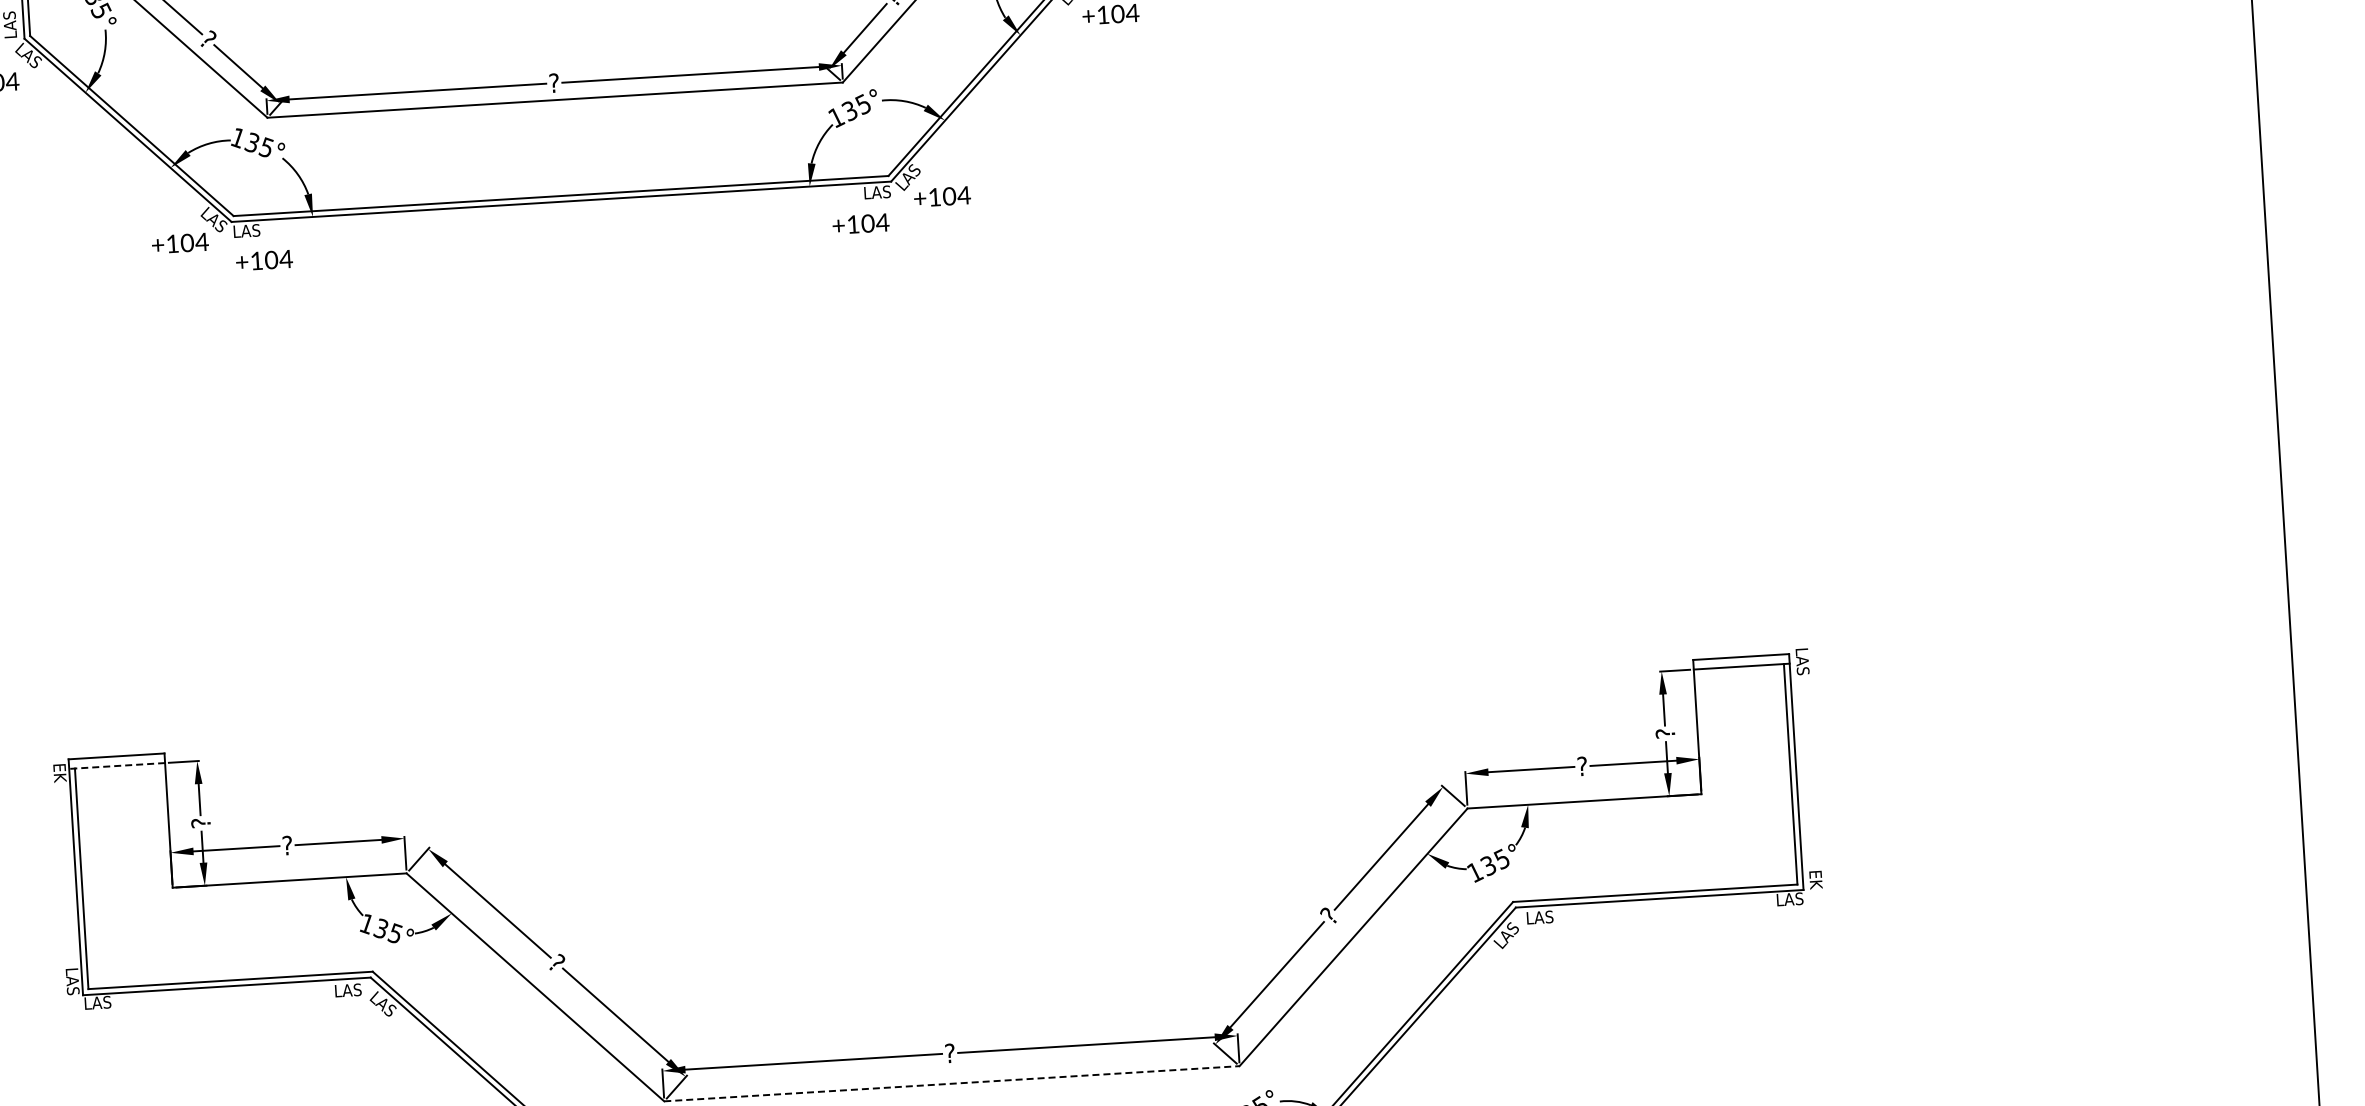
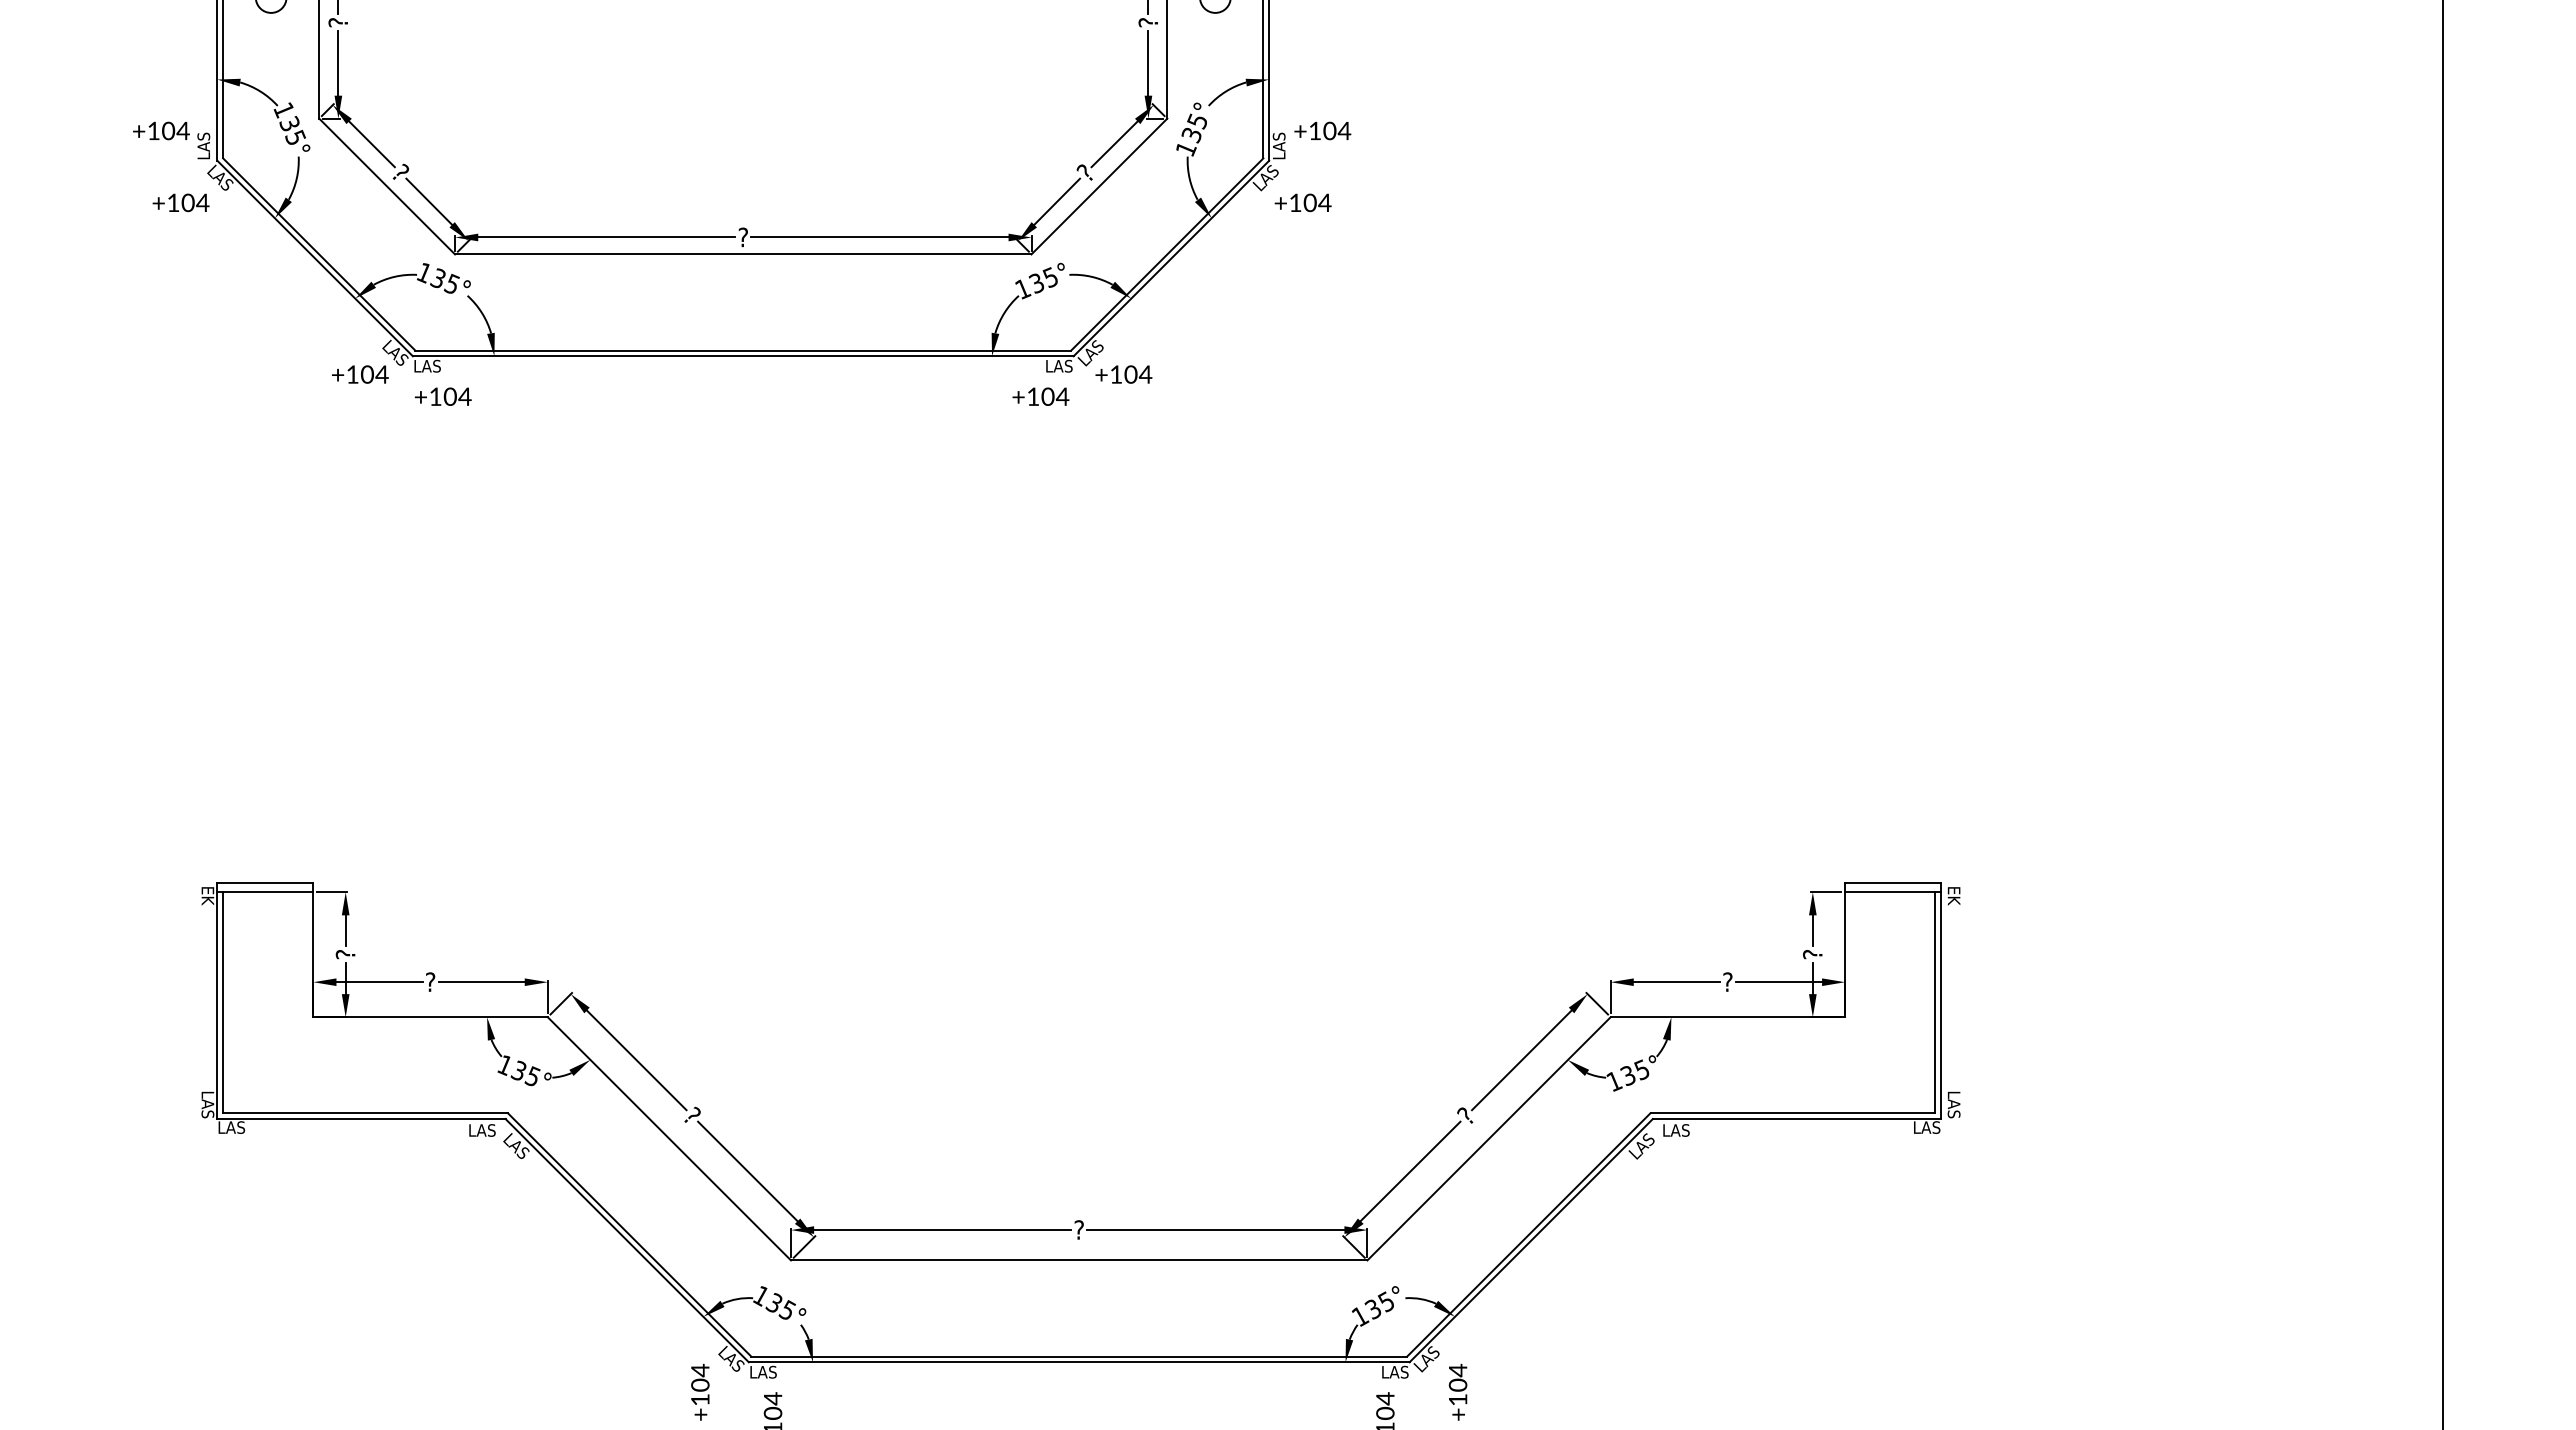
text: (1802, 662) -> (1953, 891), LAS -> EK
line: (116, 766) -> (264, 892), dashed -> solid
text: (1815, 875) -> (1953, 1105), EK -> LAS
line: (952, 1083) -> (1079, 1260), dashed -> solid

